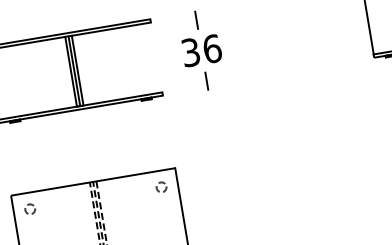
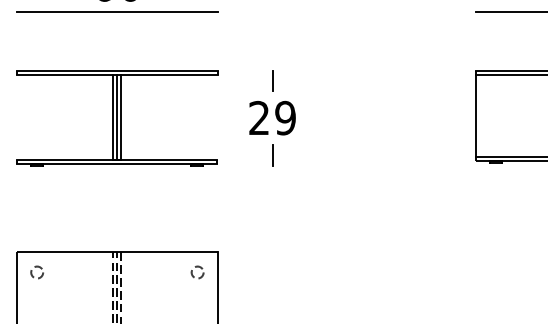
text: (201, 50) -> (272, 117), 36 -> 29

